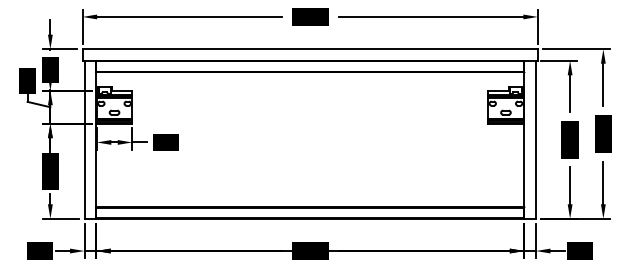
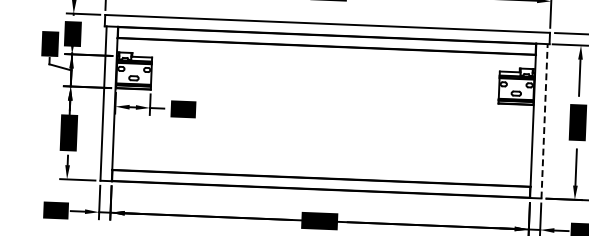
line: (535, 139) -> (544, 120), solid -> dashed

